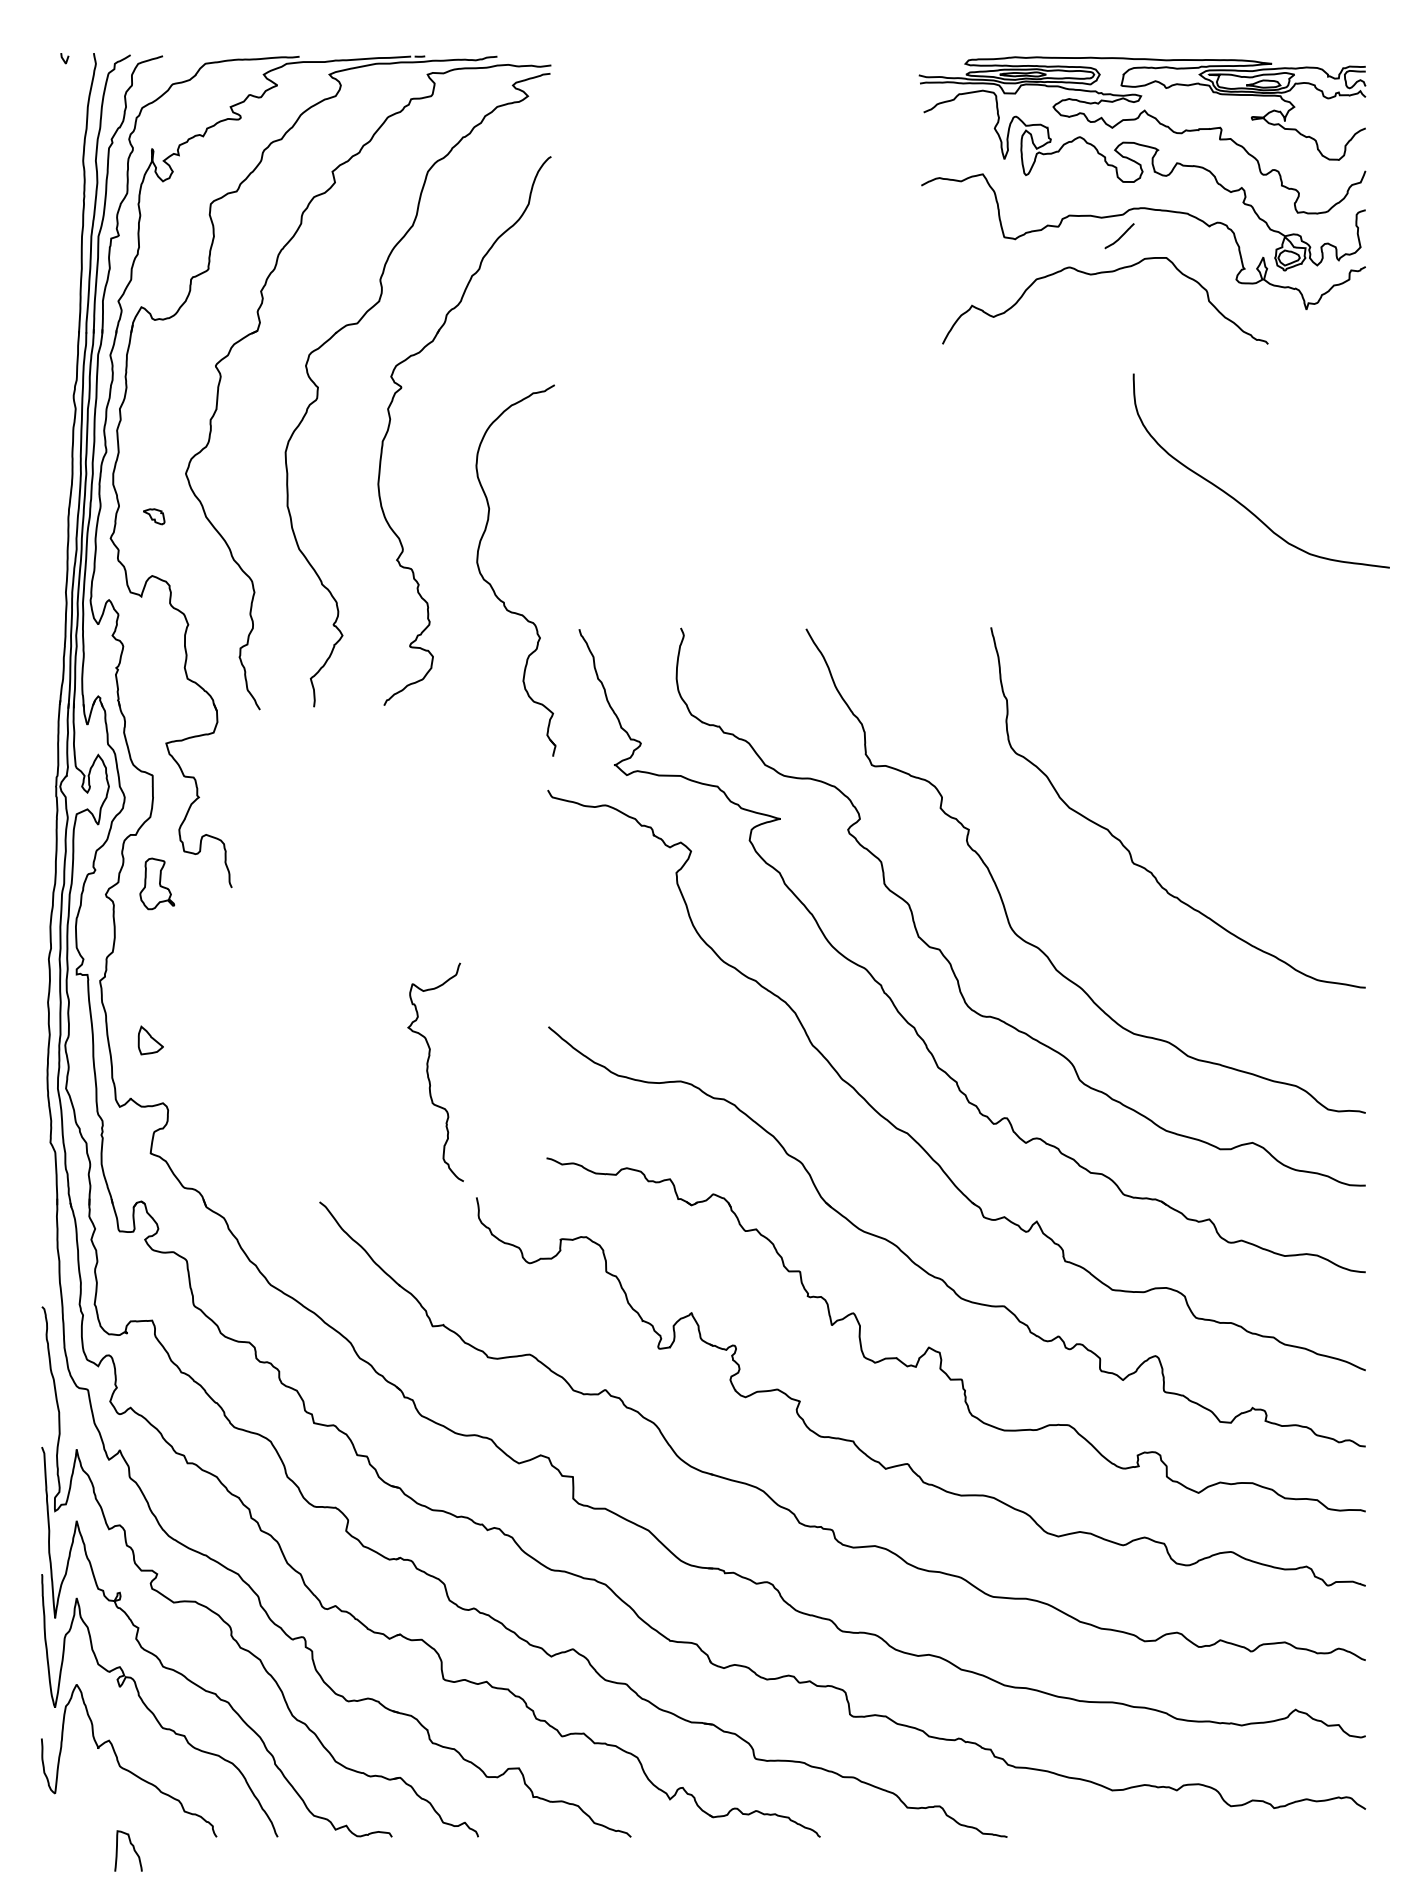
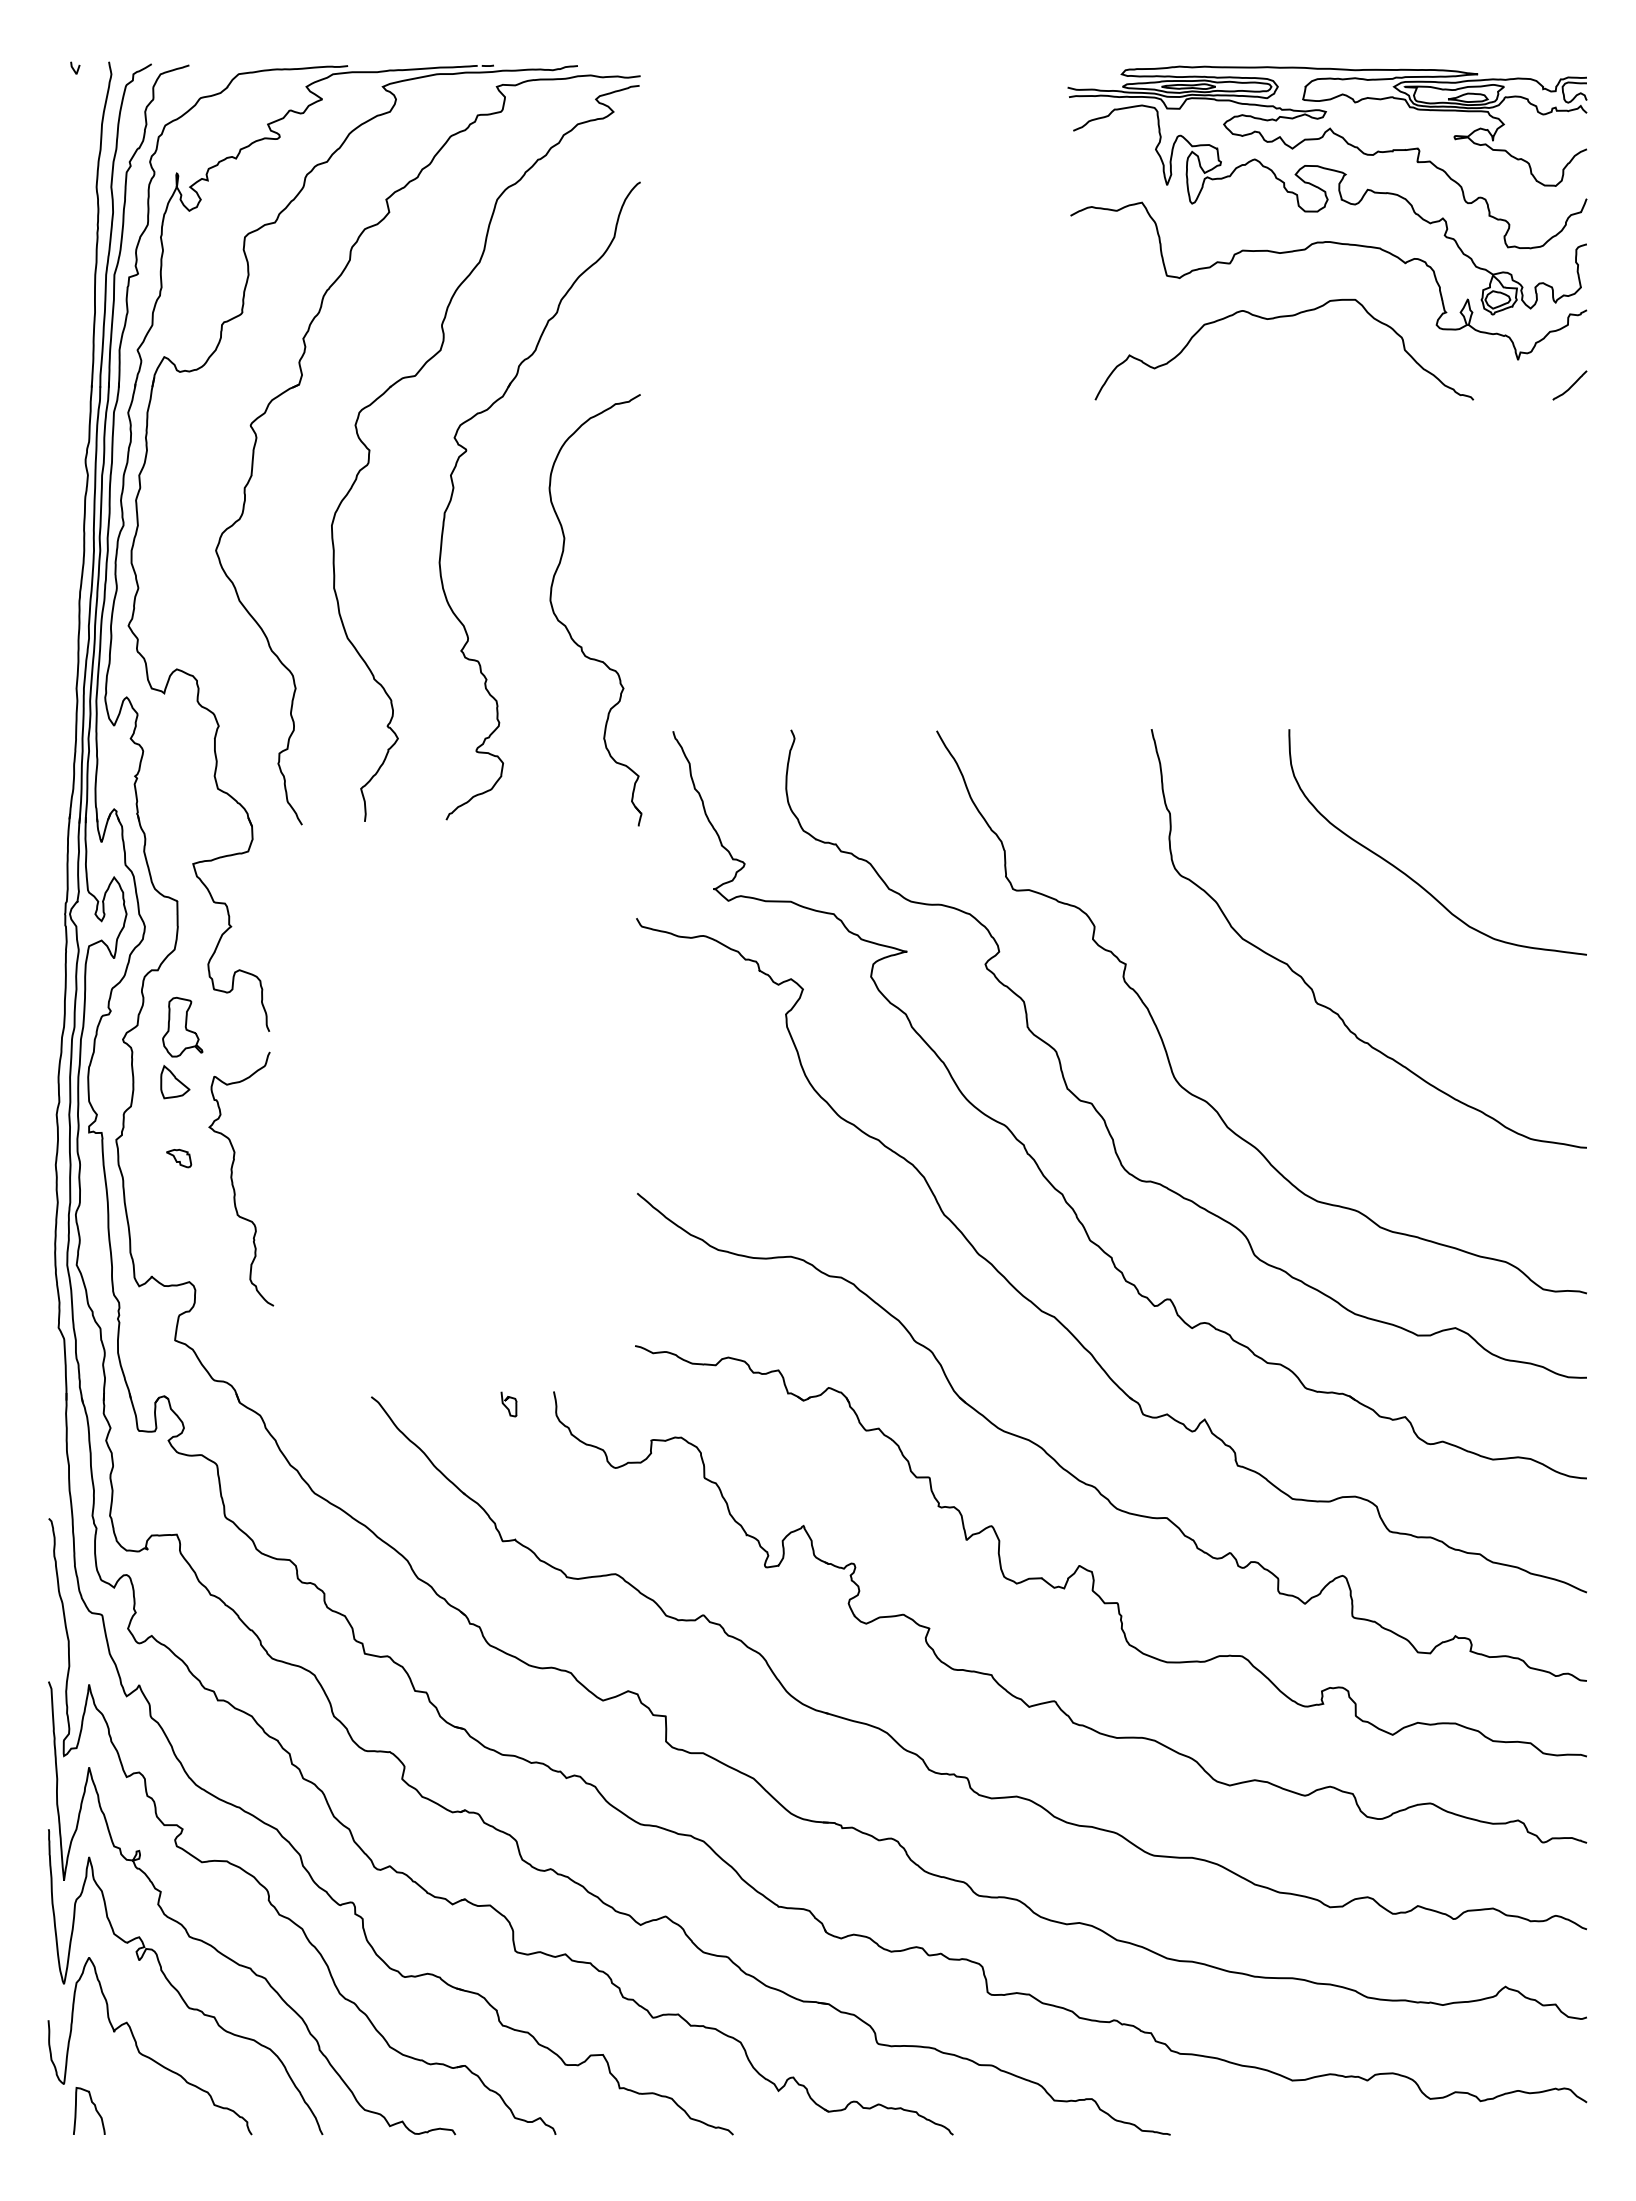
curve: (1120, 237) -> (1570, 386), moved
curve: (1238, 501) -> (1411, 877), moved
part: (154, 516) -> (179, 1158), moved
part: (491, 583) -> (566, 625), moved
part: (151, 1040) -> (175, 1082), moved
curve: (429, 1075) -> (233, 1182), moved
curve: (435, 1209) -> (506, 1405), added
curve: (132, 1848) -> (94, 2107), moved

